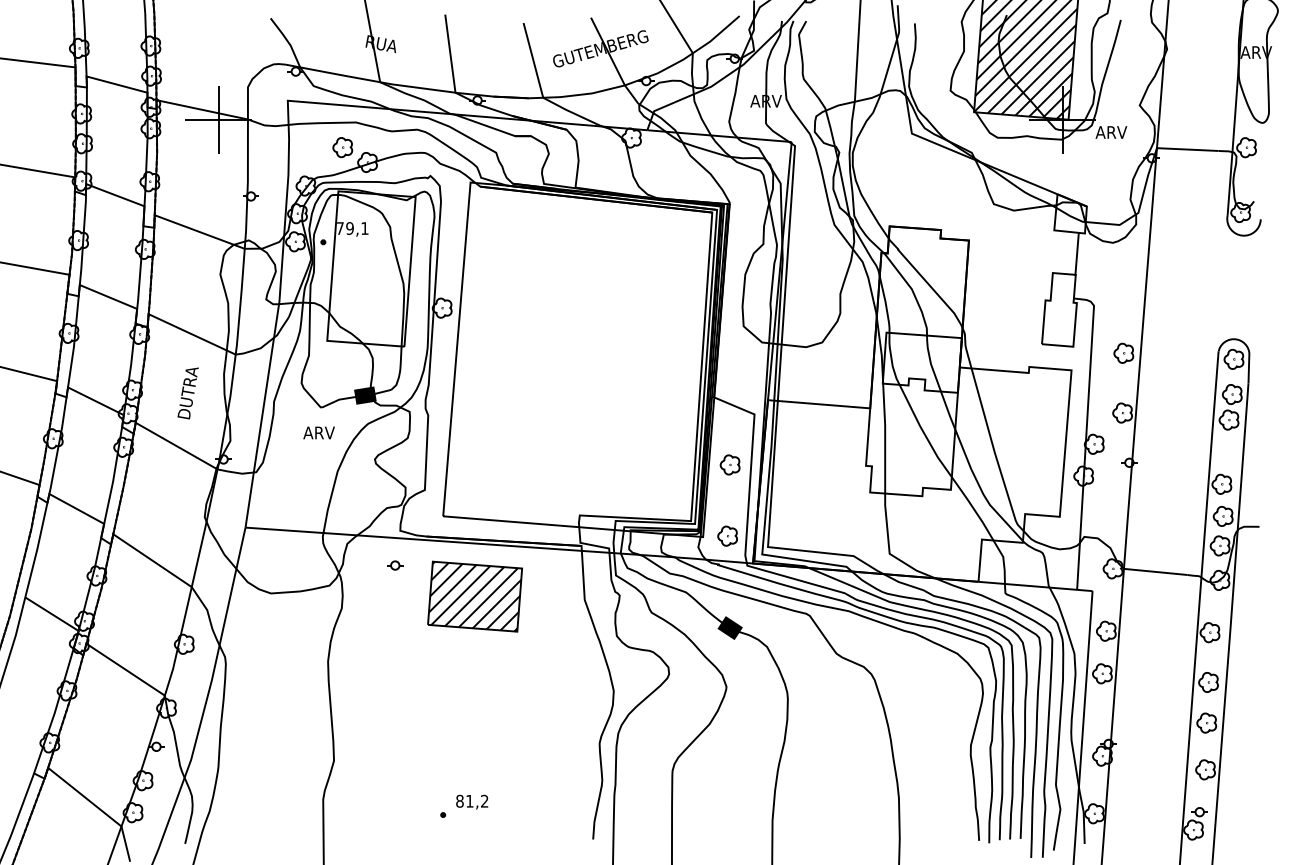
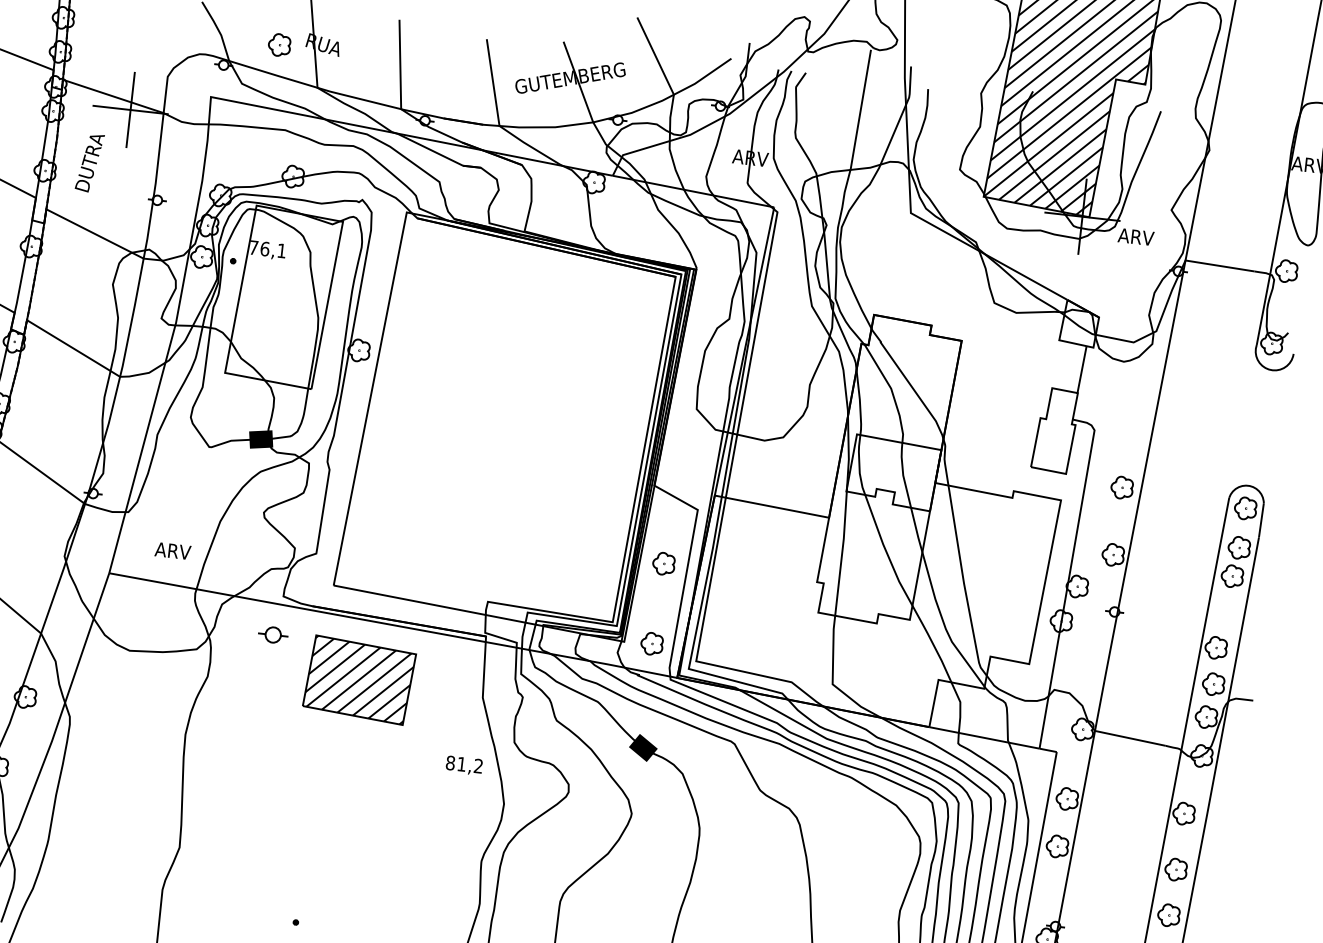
part: (342, 147) -> (279, 45), moved
text: (349, 228) -> (264, 248), 79,1 -> 76,1
text: (187, 393) -> (89, 163), moved
text: (318, 432) -> (172, 550), moved
part: (395, 565) -> (273, 634), size x1.6
text: (472, 801) -> (464, 764), moved

